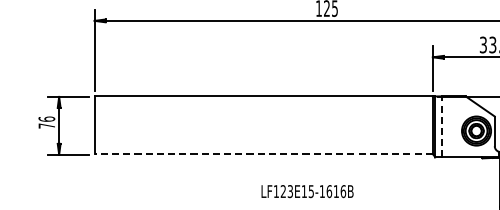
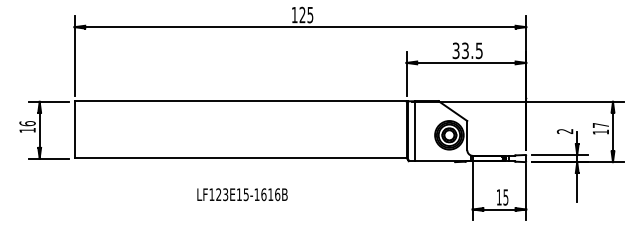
text: (46, 126) -> (27, 130), 76 -> 16
line: (442, 126) -> (415, 130), dashed -> solid
line: (263, 154) -> (240, 158), dashed -> solid
text: (307, 191) -> (242, 194), moved

